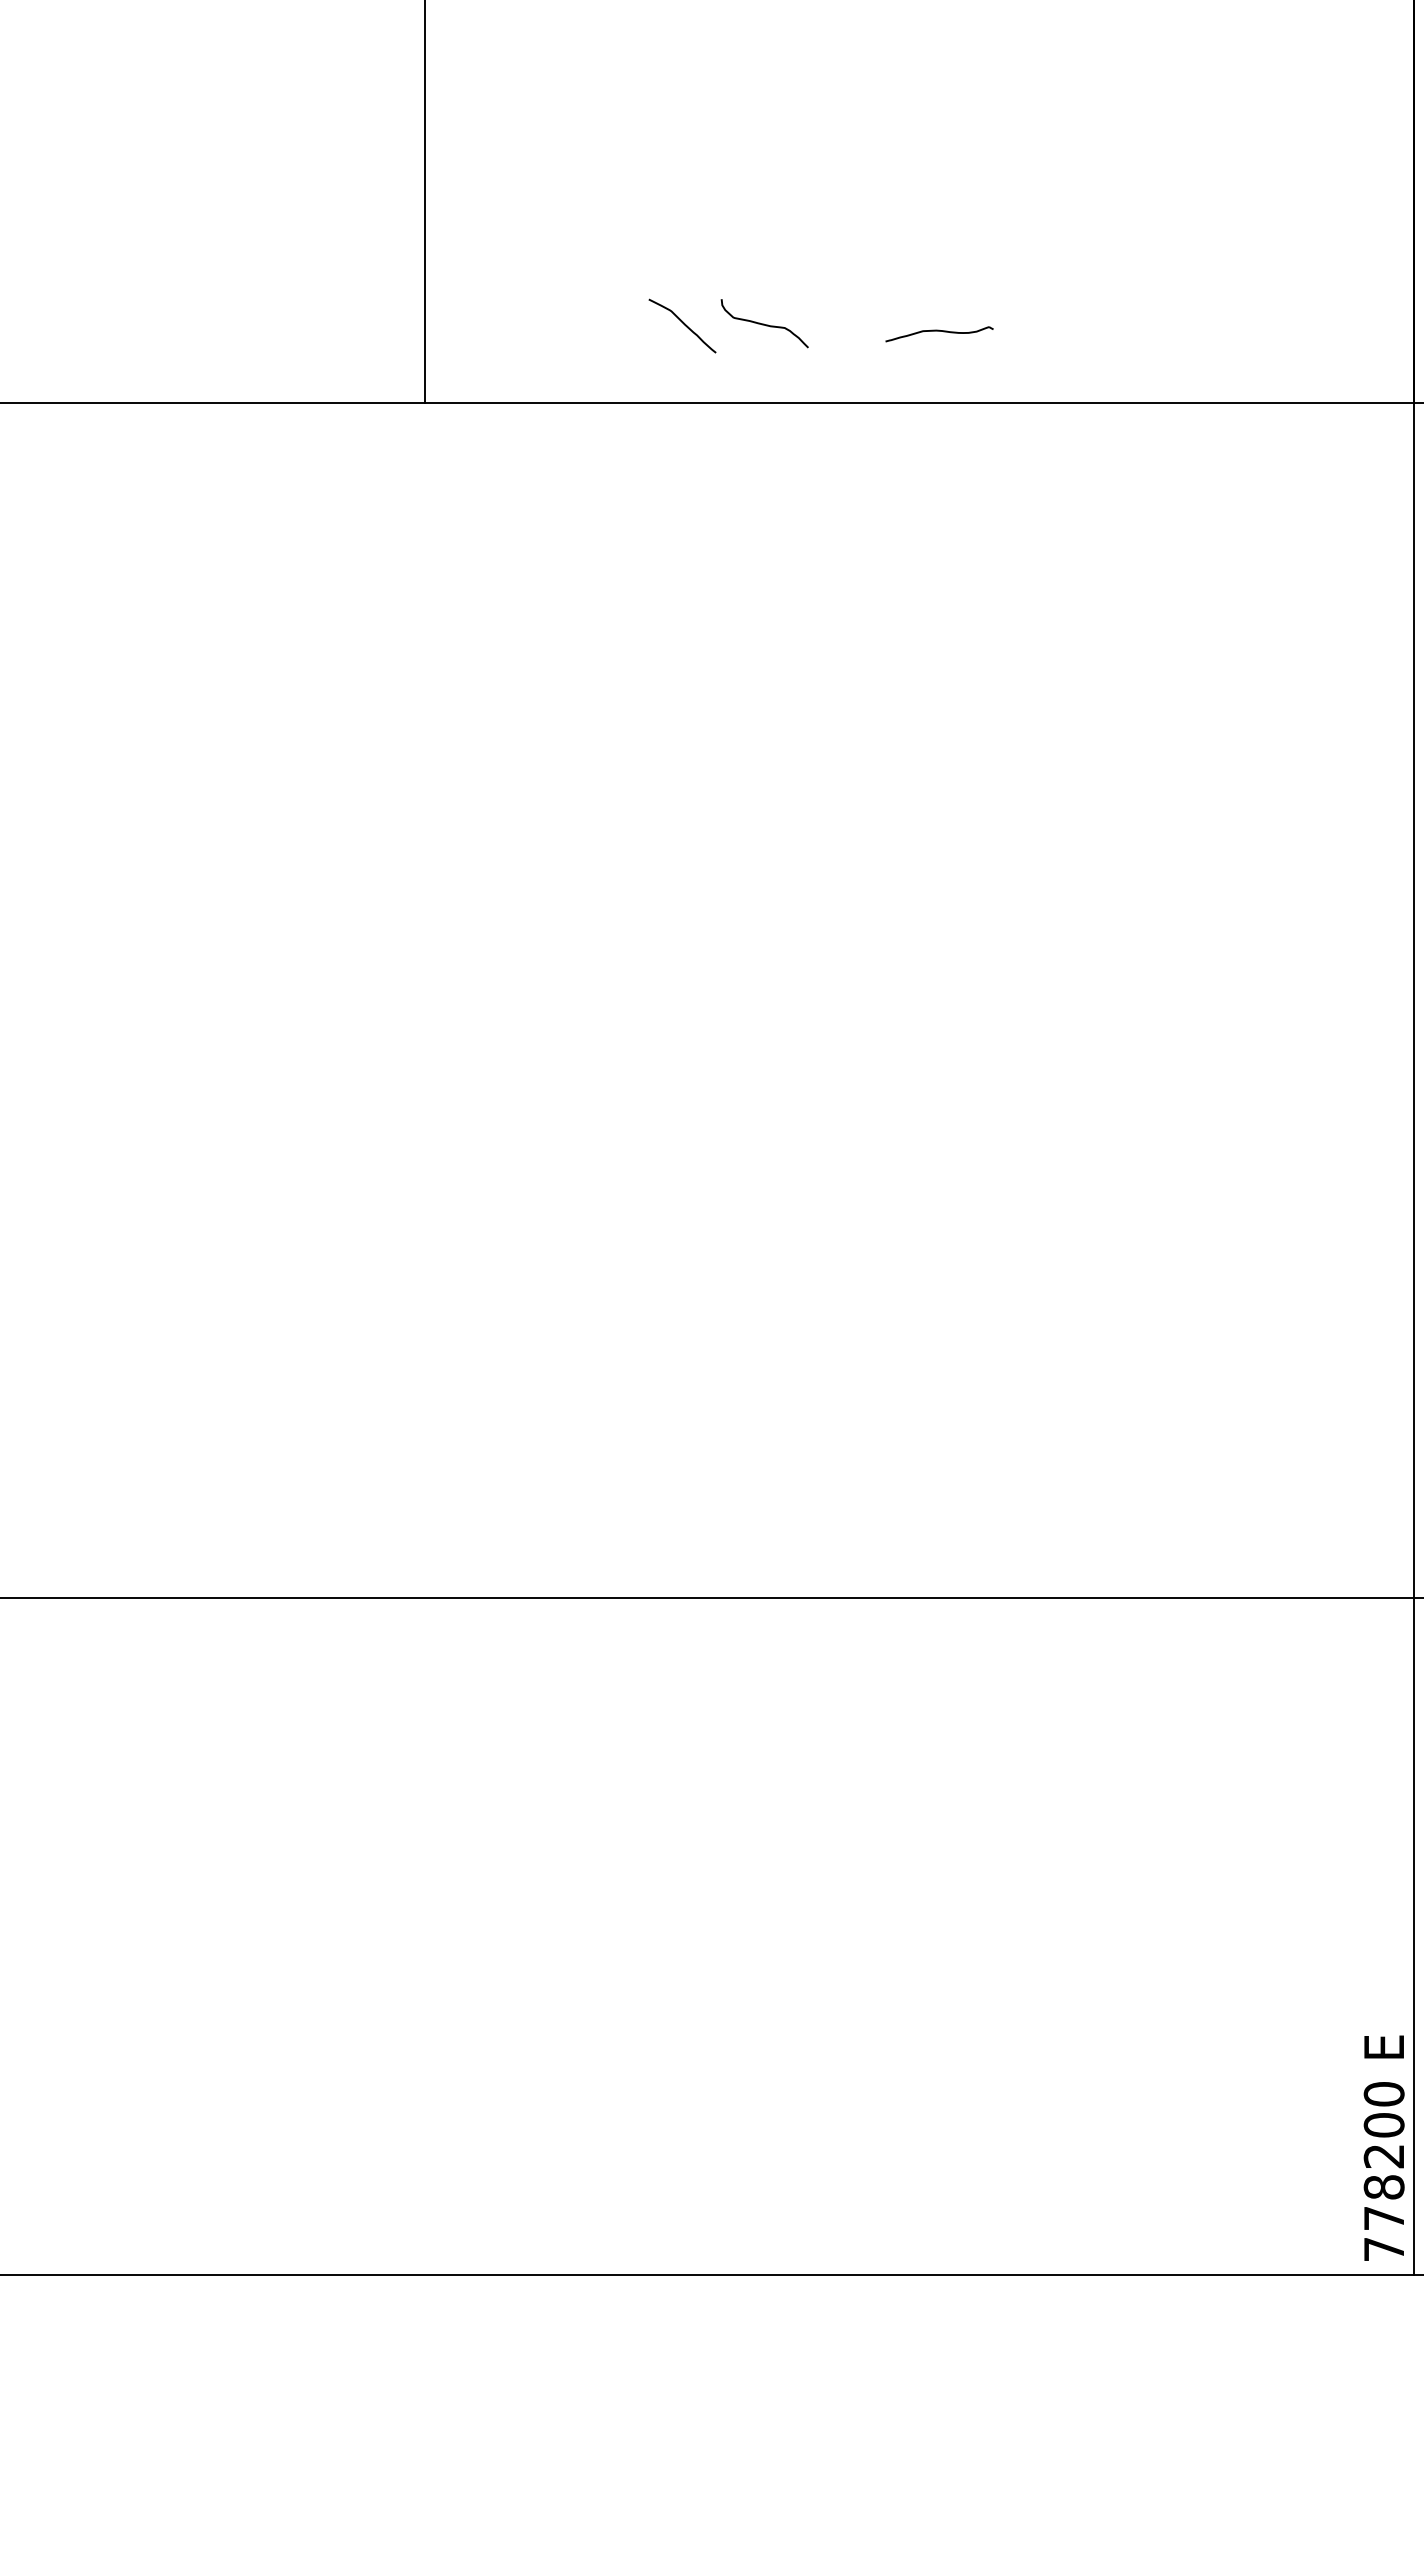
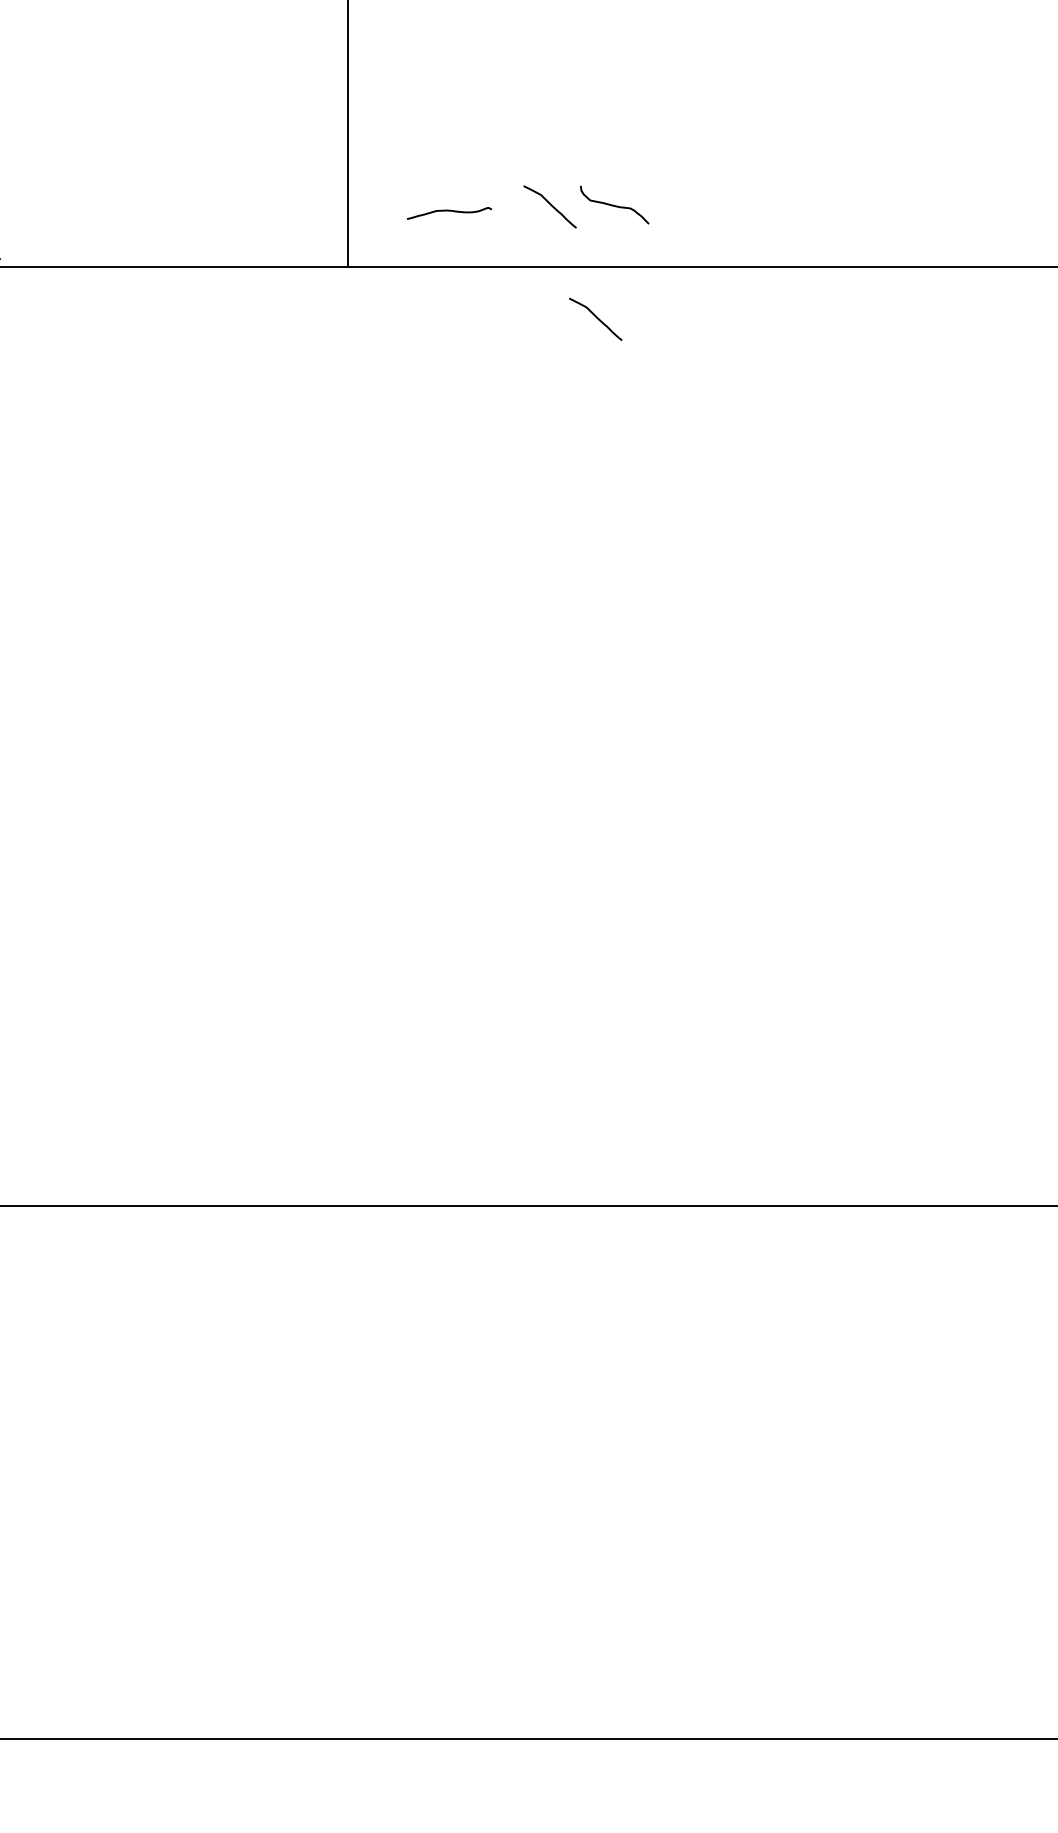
curve: (939, 331) -> (449, 211), moved
curve: (741, 467) -> (596, 318), added

